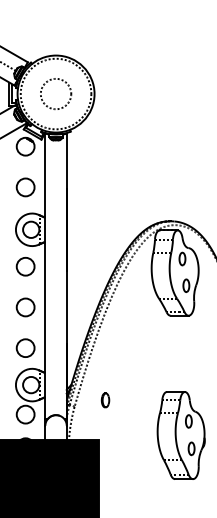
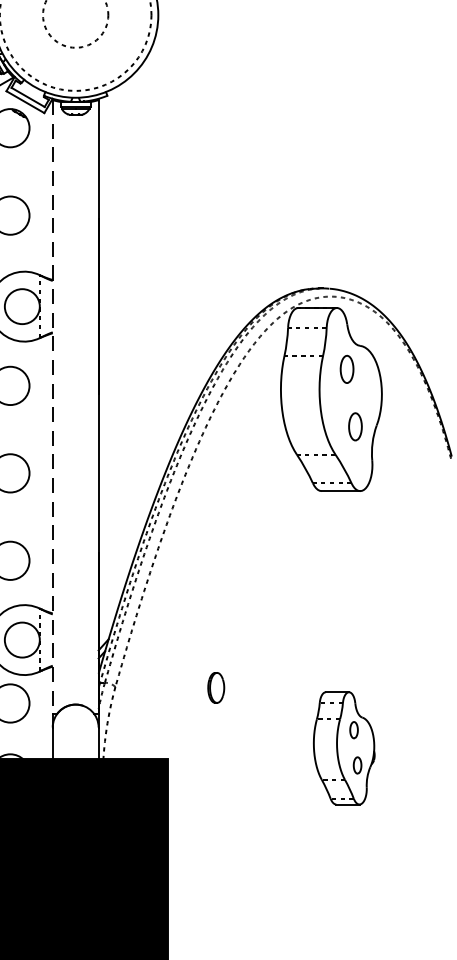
line: (45, 276) -> (52, 406), solid -> dashed
part: (105, 400) -> (216, 688), moved
part: (180, 435) -> (342, 748), size x0.6

